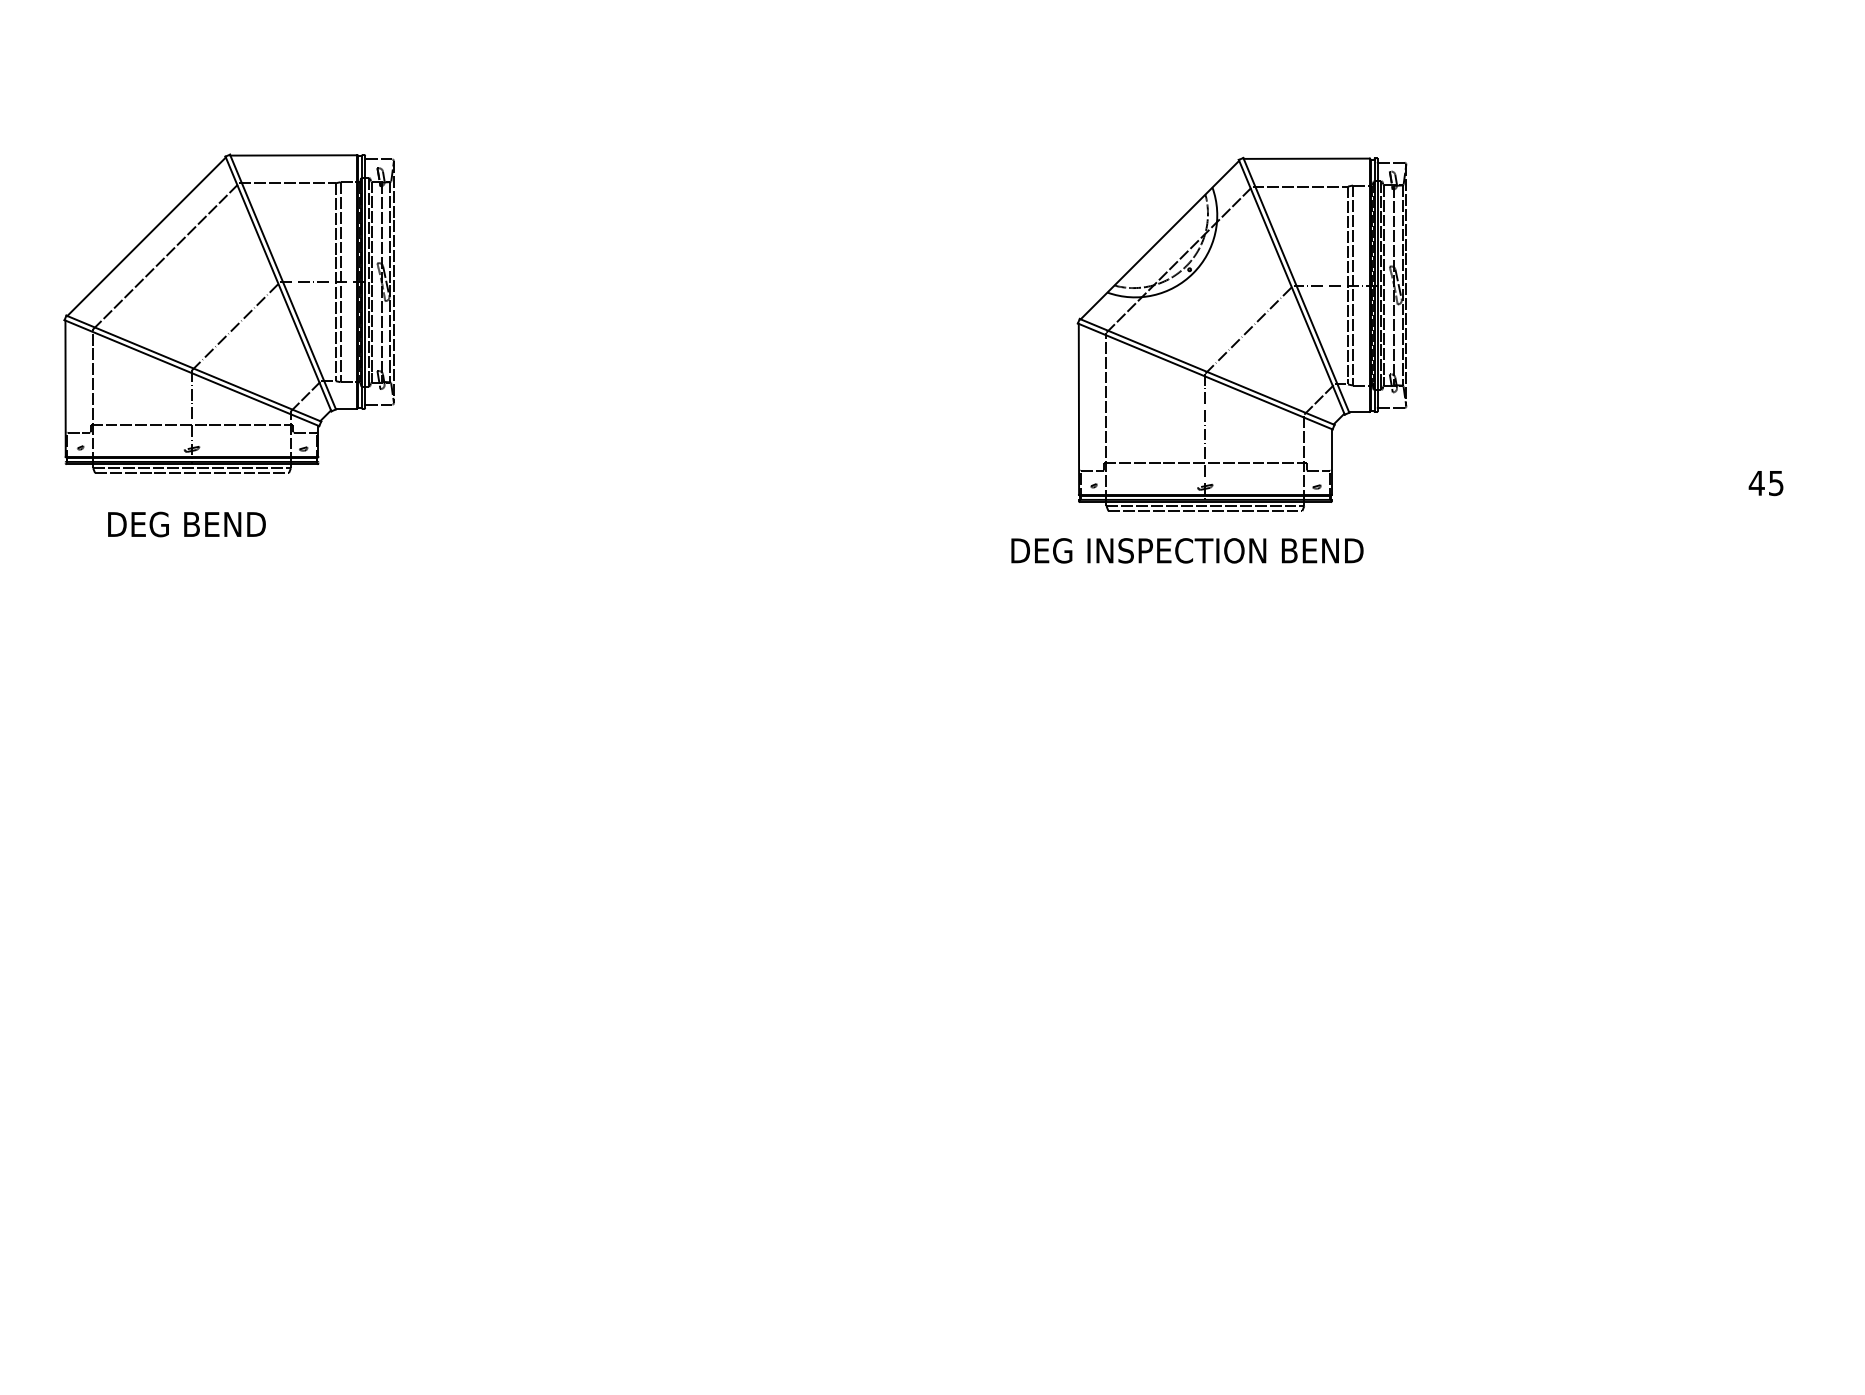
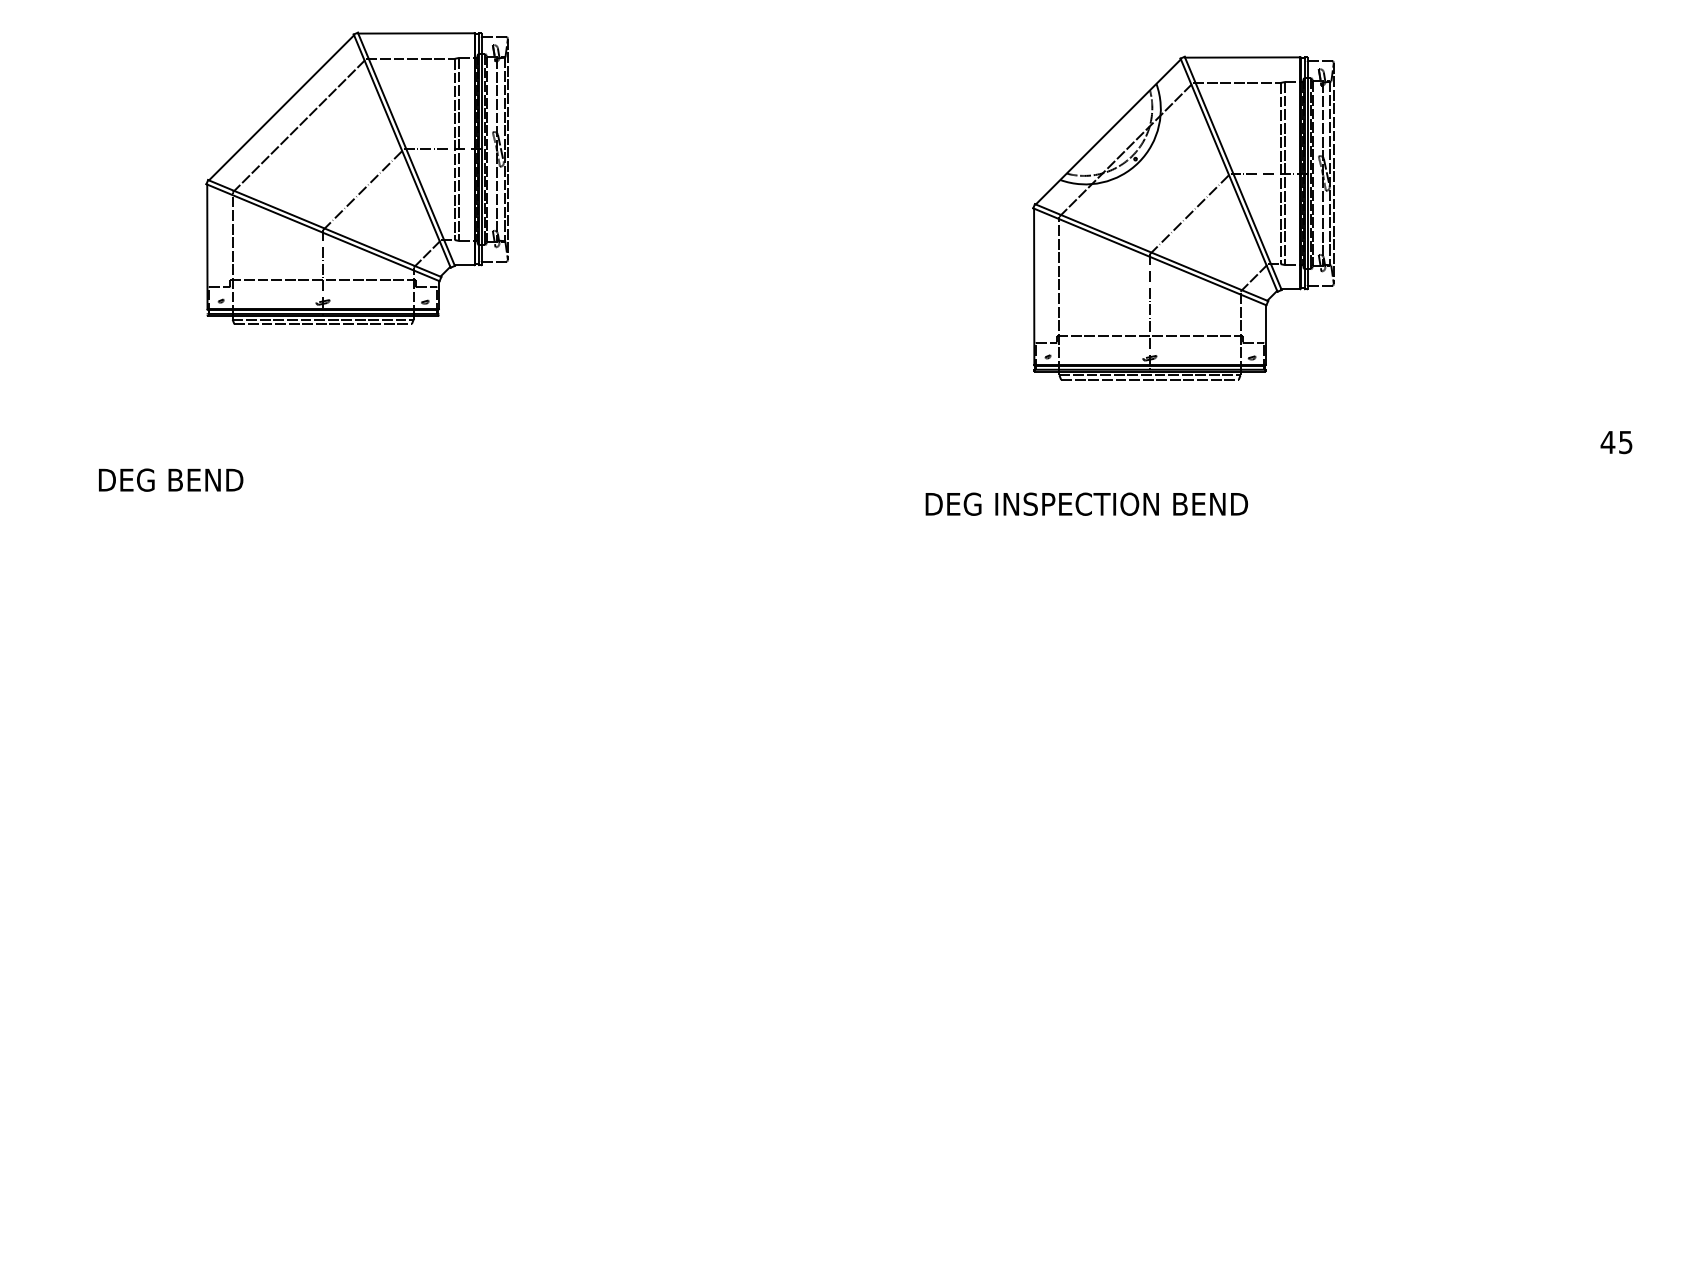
part: (228, 313) -> (356, 178), moved
part: (1241, 333) -> (1183, 217), moved

